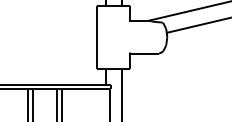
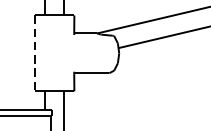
line: (96, 37) -> (34, 53), solid -> dashed

